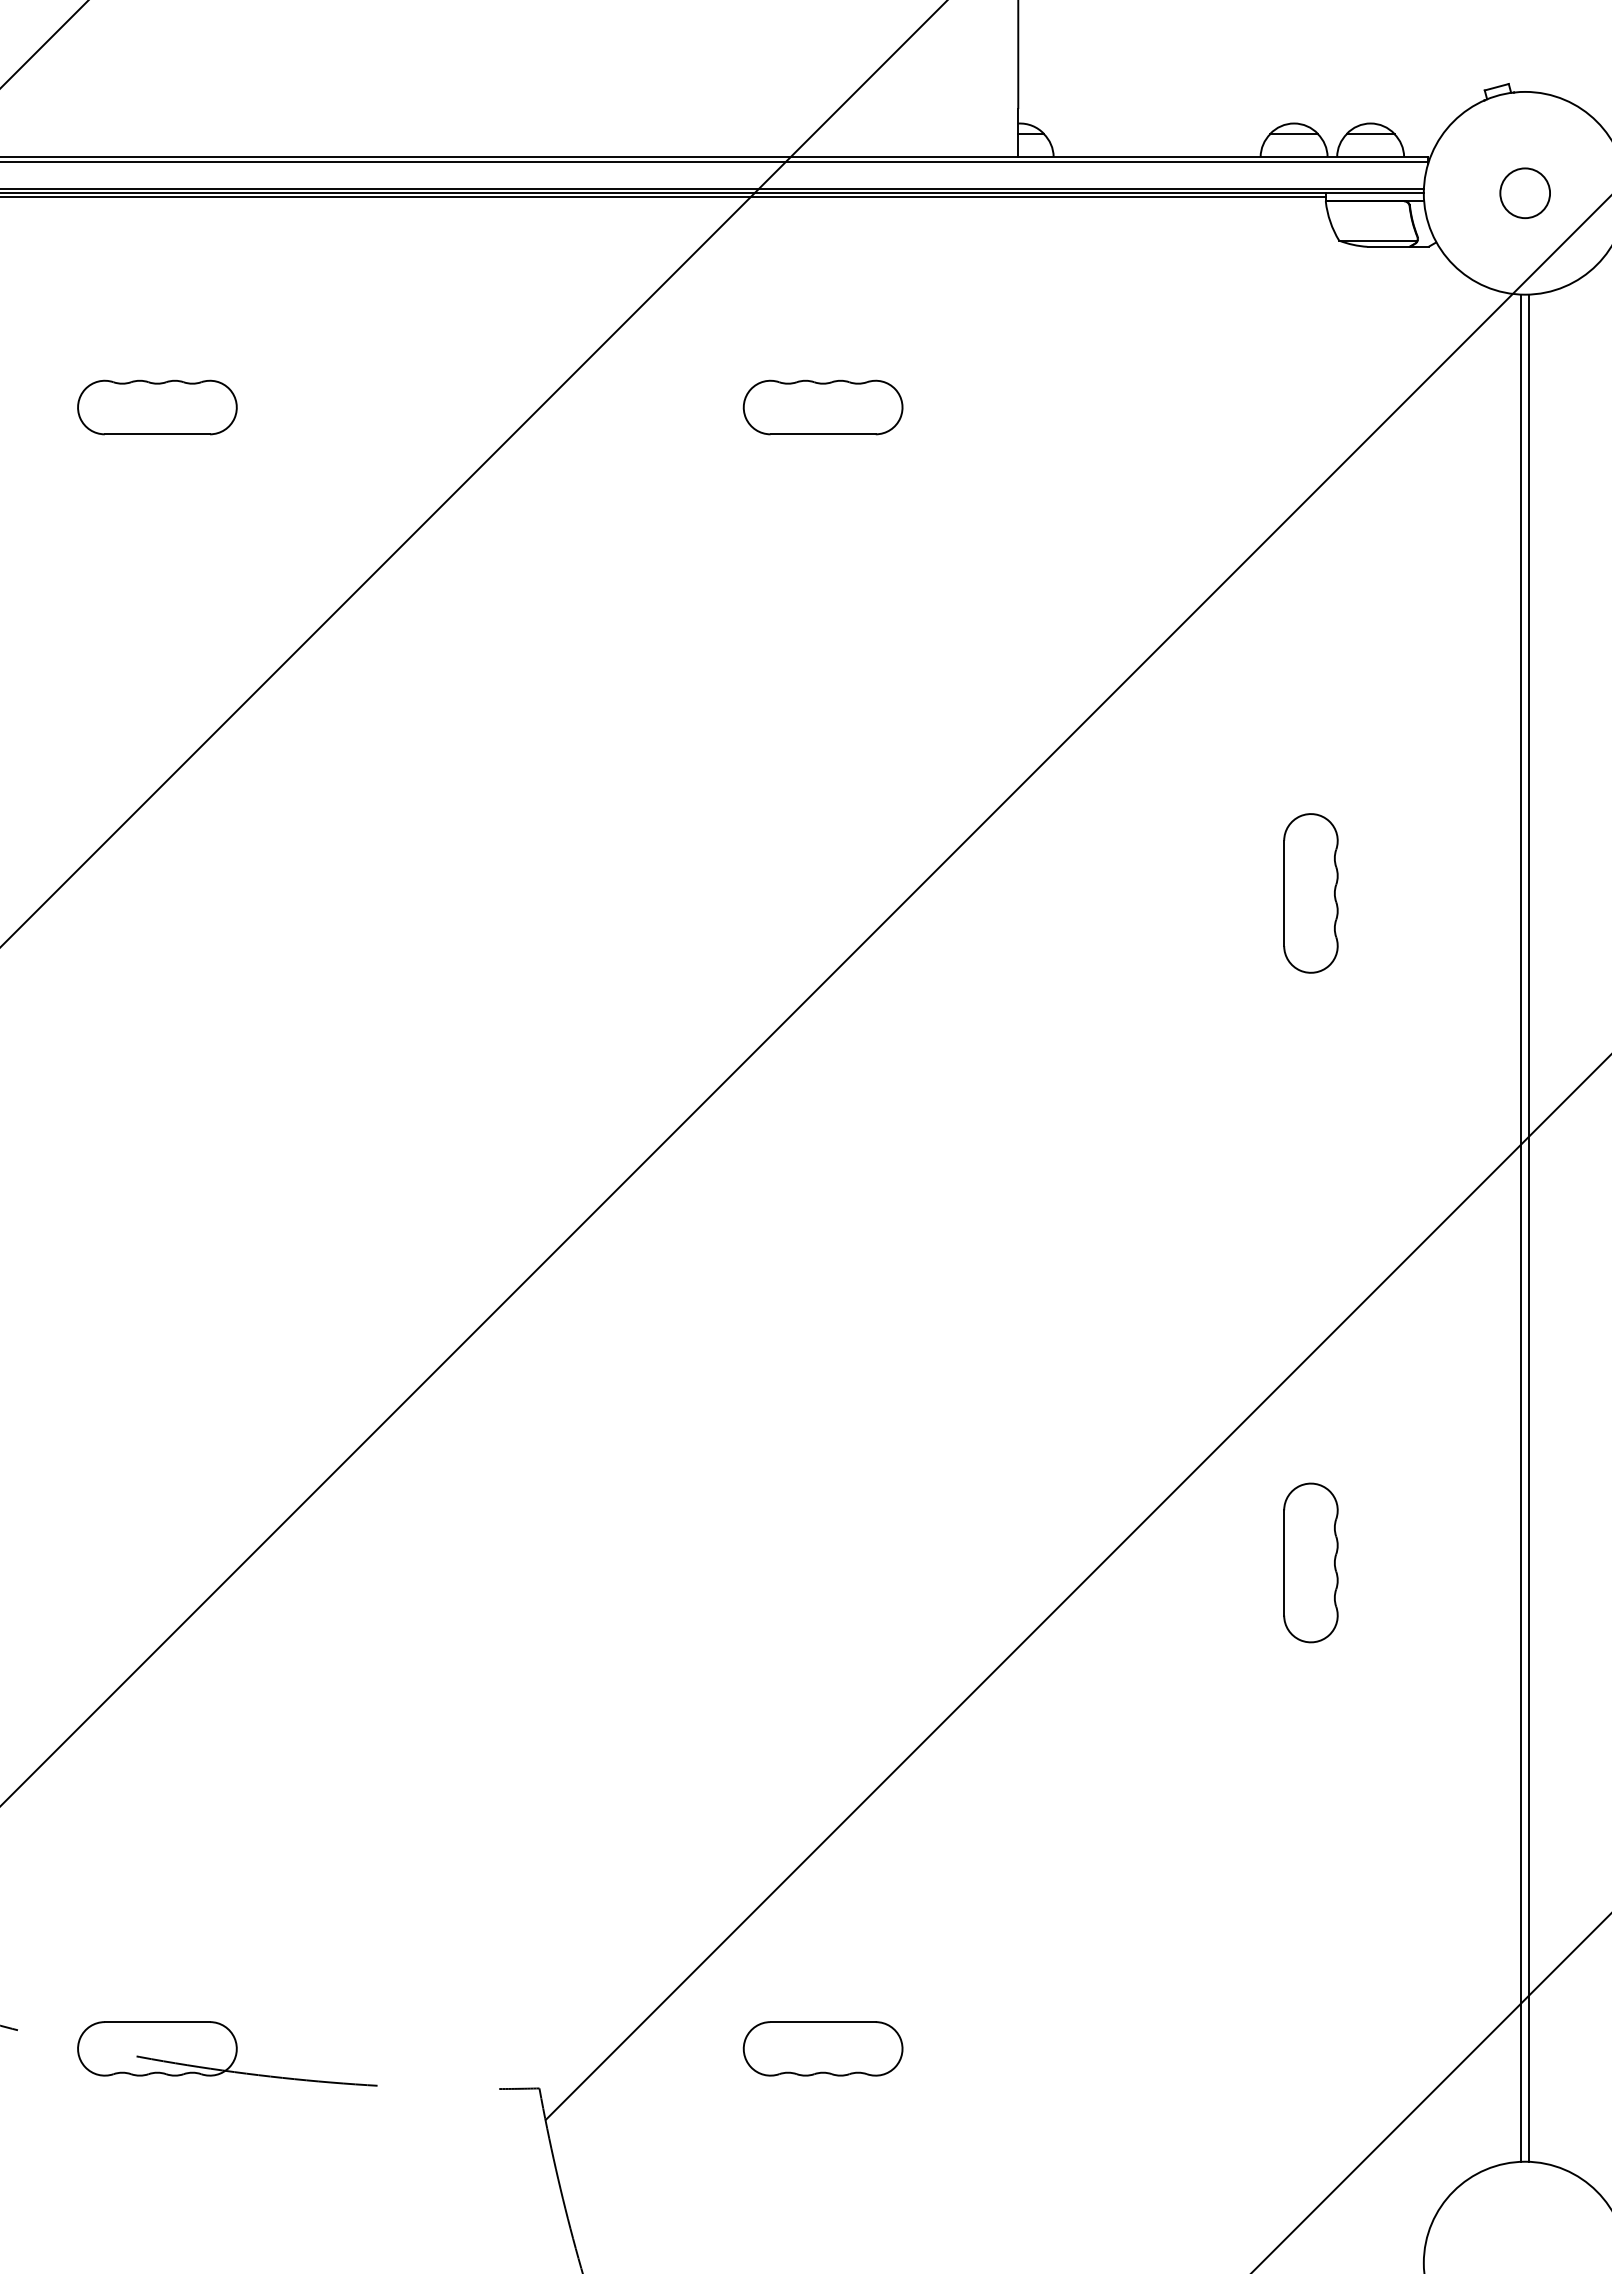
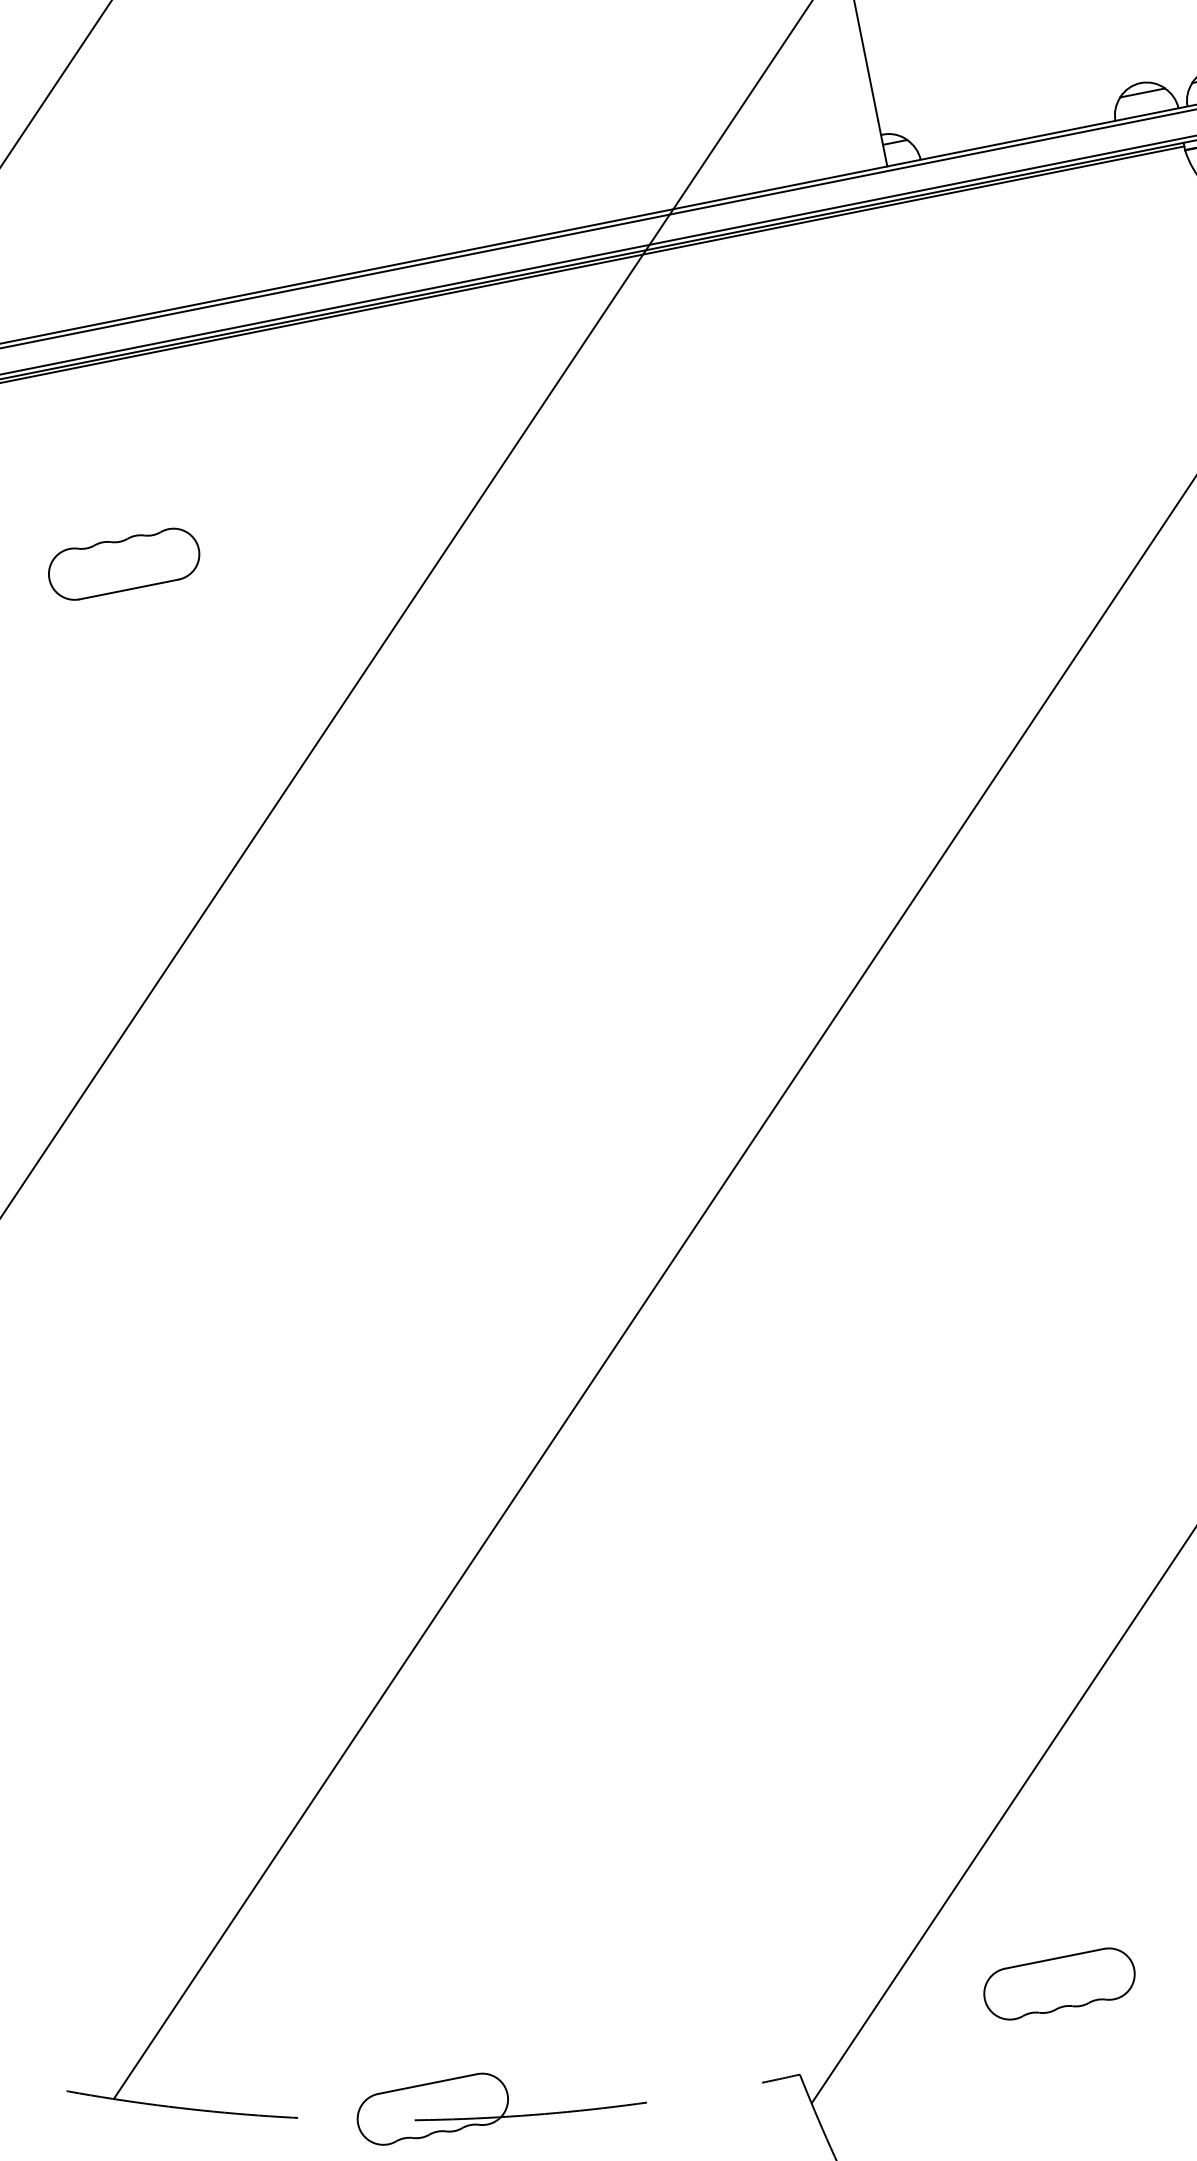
part: (822, 407) -> (750, 439), removed

